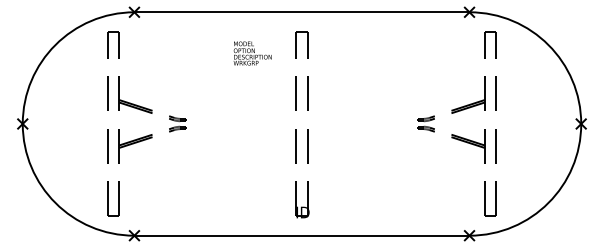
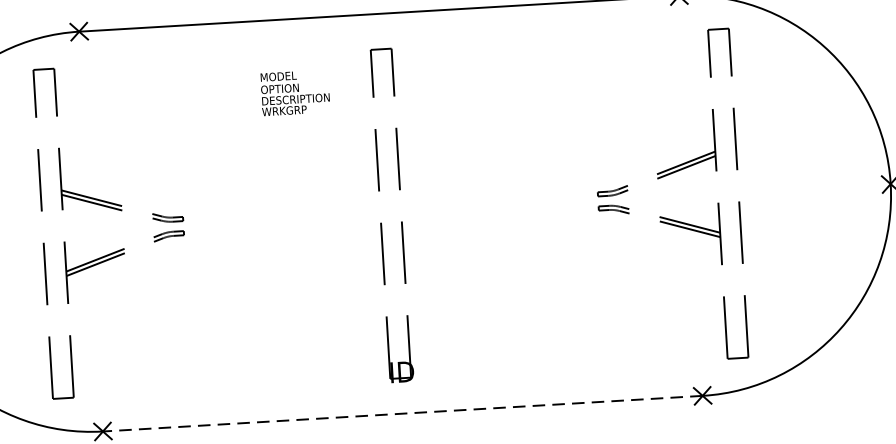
line: (302, 235) -> (403, 413), solid -> dashed

